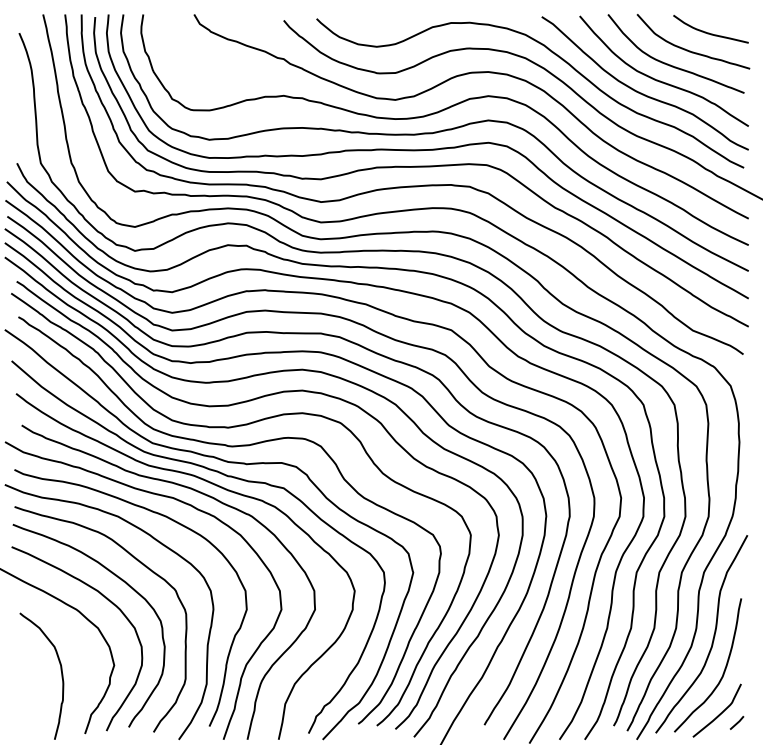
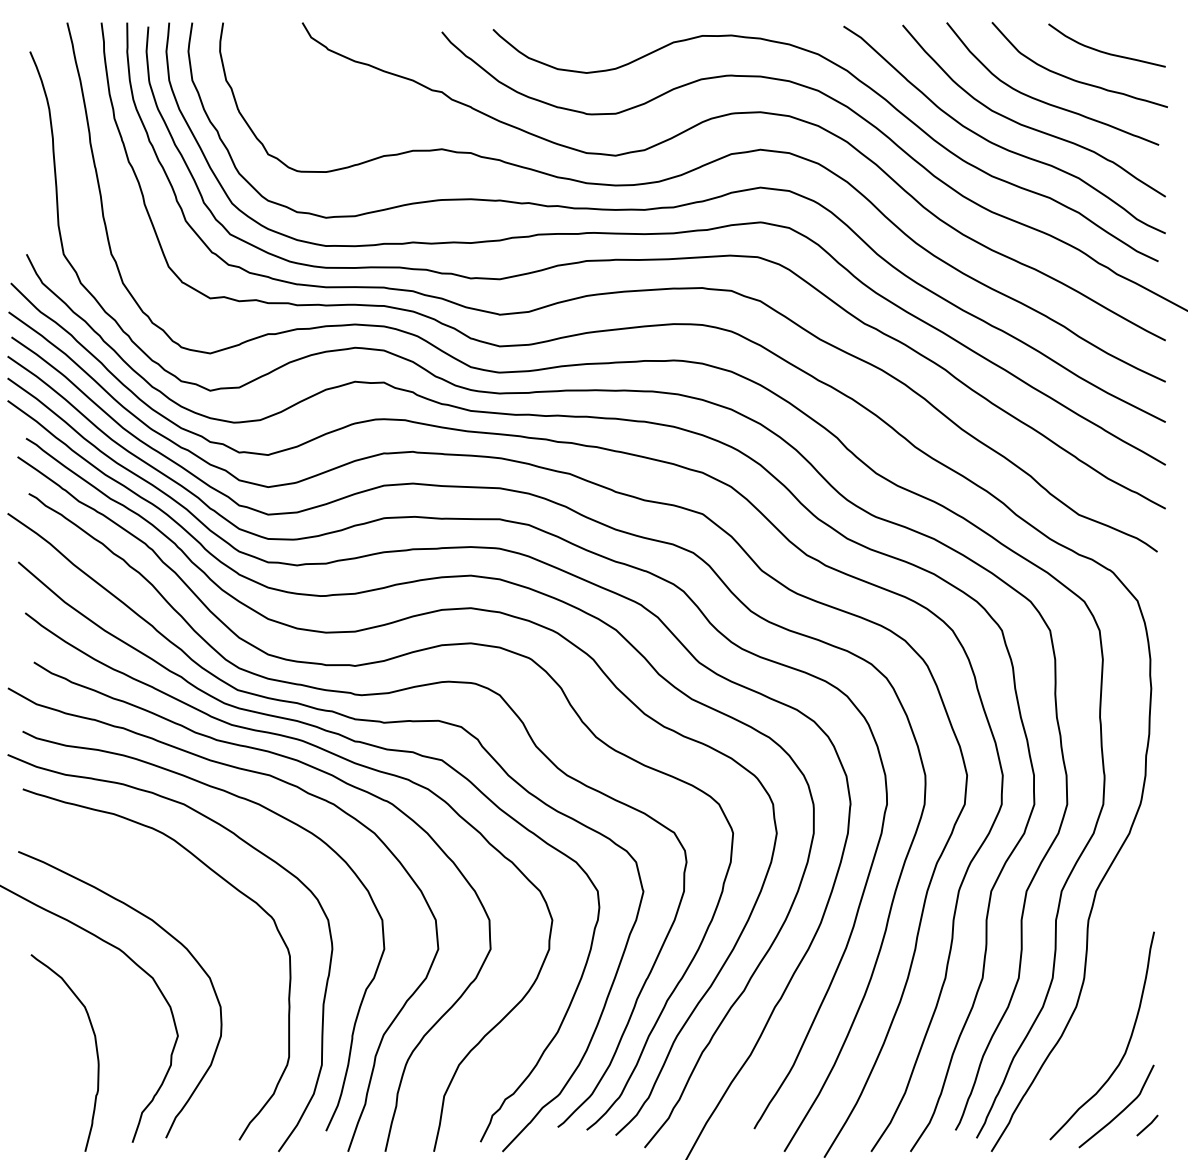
curve: (119, 579) -> (186, 902), removed
curve: (712, 638) -> (1109, 994), removed

